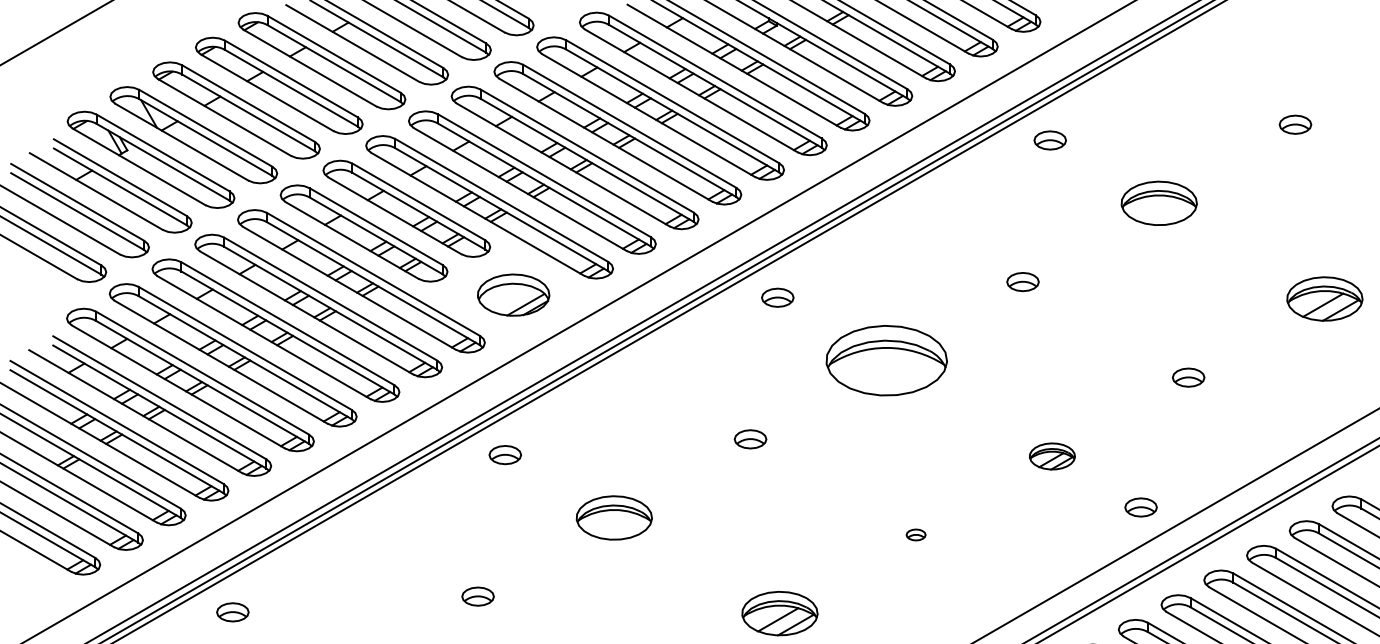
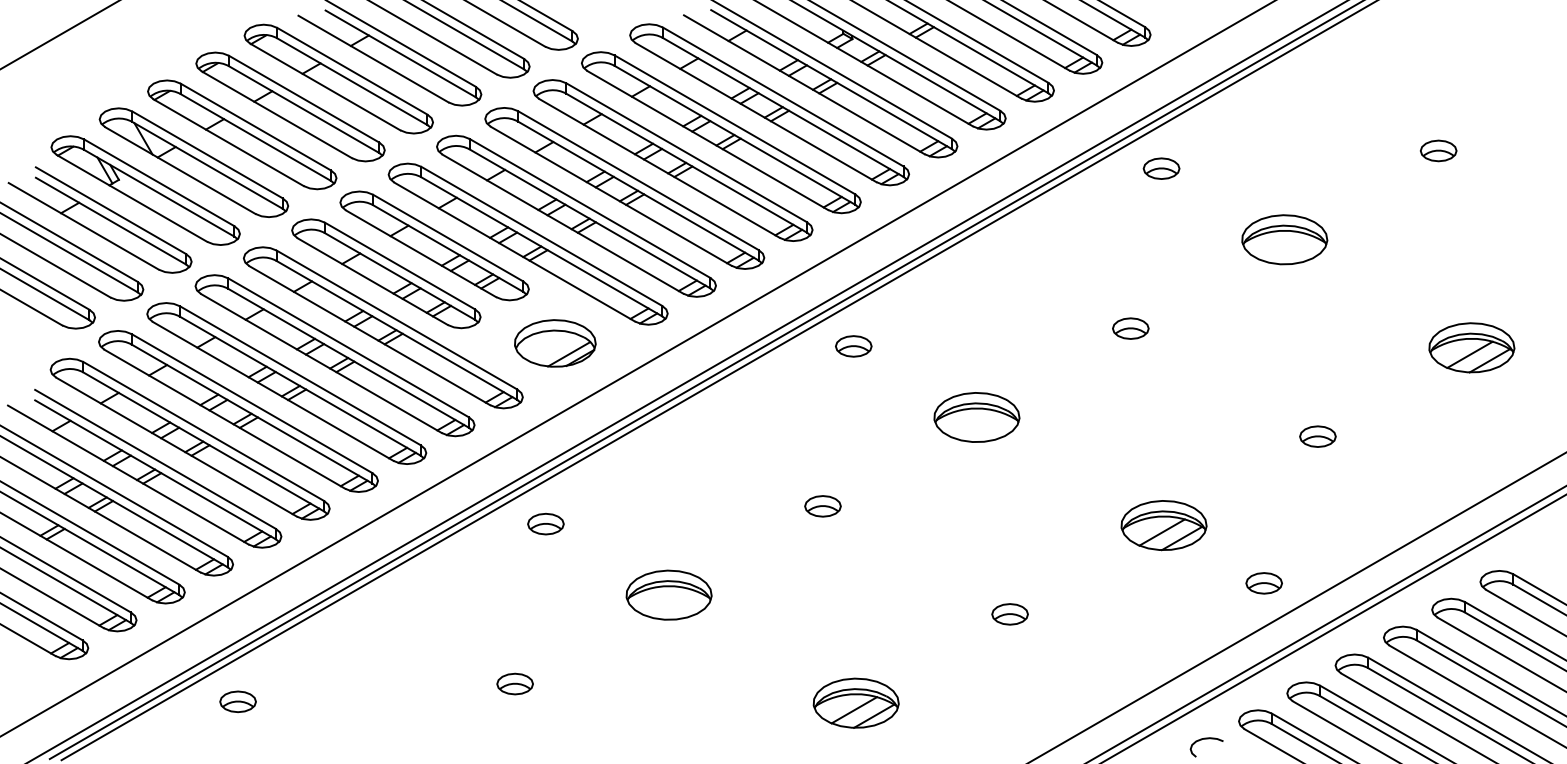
part: (886, 360) -> (976, 417), size x0.62
part: (1051, 456) -> (1163, 525), size x1.67
part: (915, 535) -> (1009, 614), size x1.67

